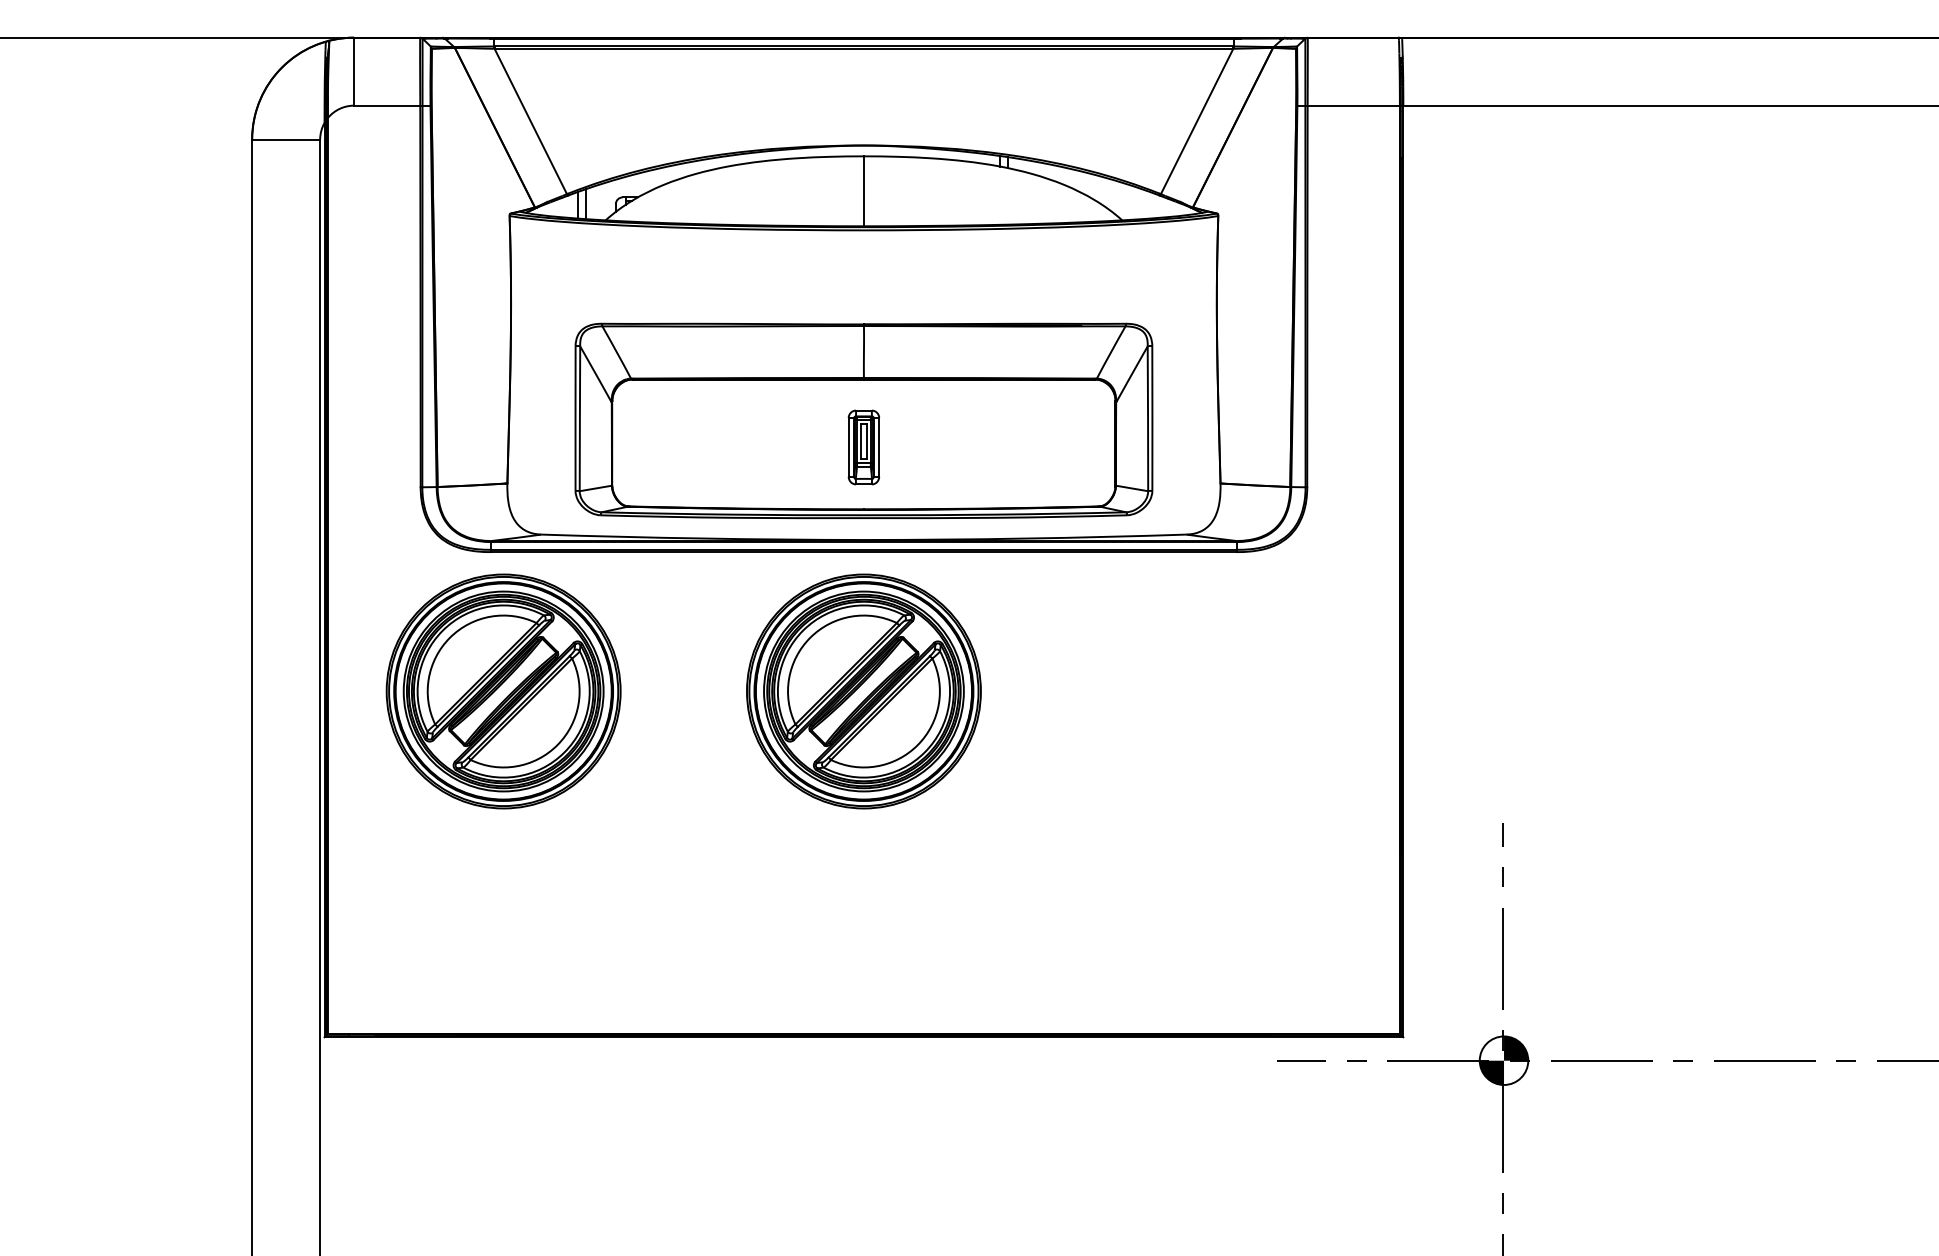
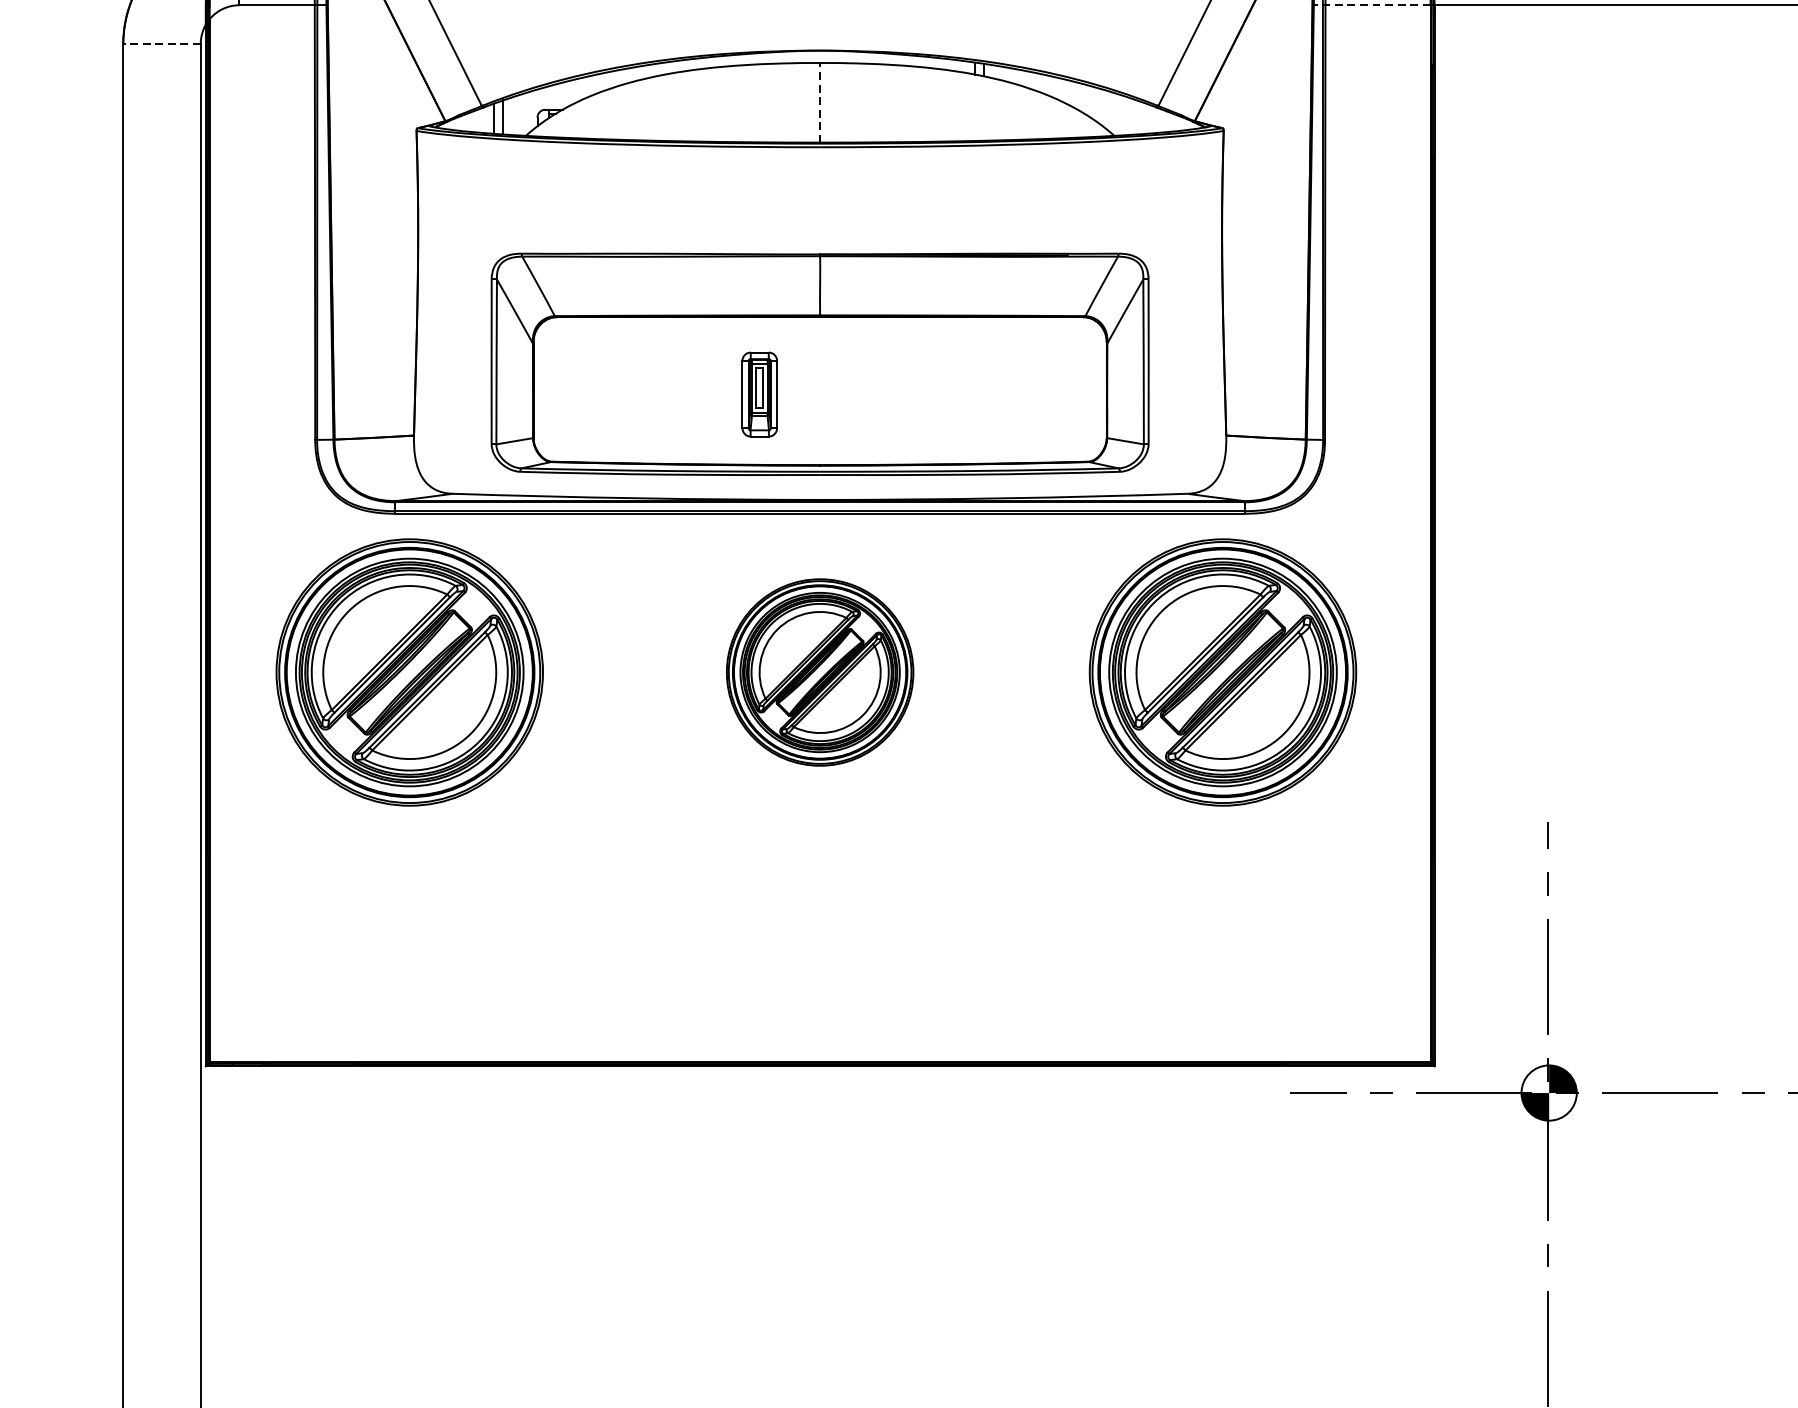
line: (1348, 105) -> (1372, 5), solid -> dashed
line: (286, 139) -> (162, 43), solid -> dashed
line: (863, 191) -> (819, 103), solid -> dashed
part: (863, 447) -> (759, 394), moved
part: (863, 691) -> (819, 672), size x0.7
part: (1217, 691) -> (1222, 672), added

